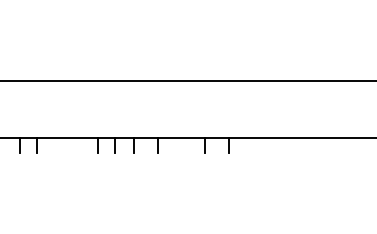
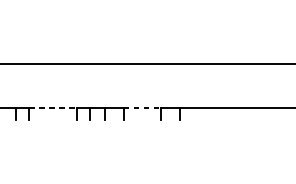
line: (68, 137) -> (53, 108), solid -> dashed
line: (181, 137) -> (142, 108), solid -> dashed

